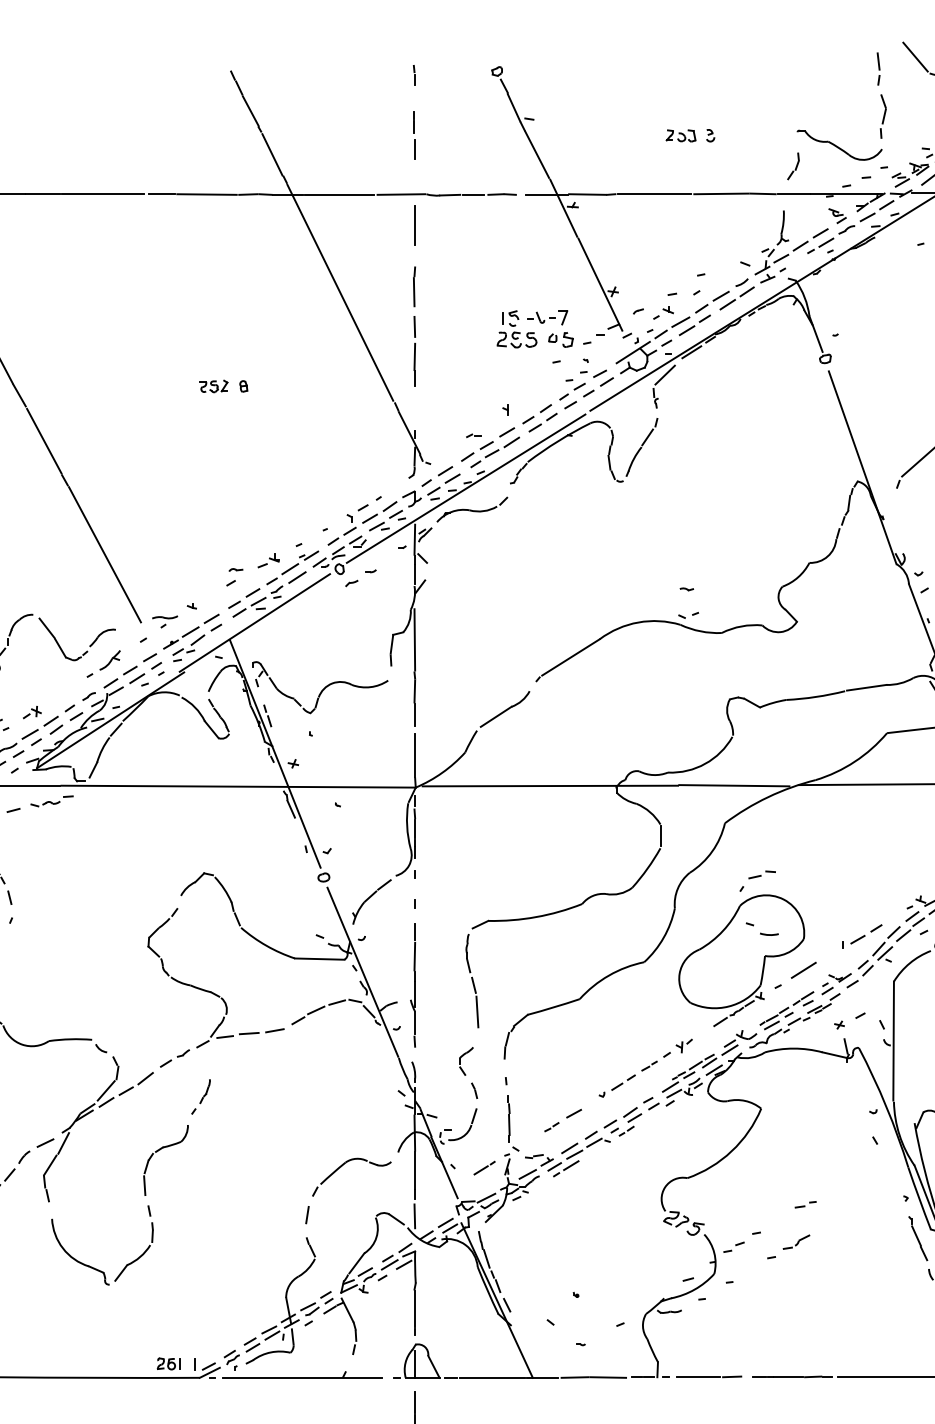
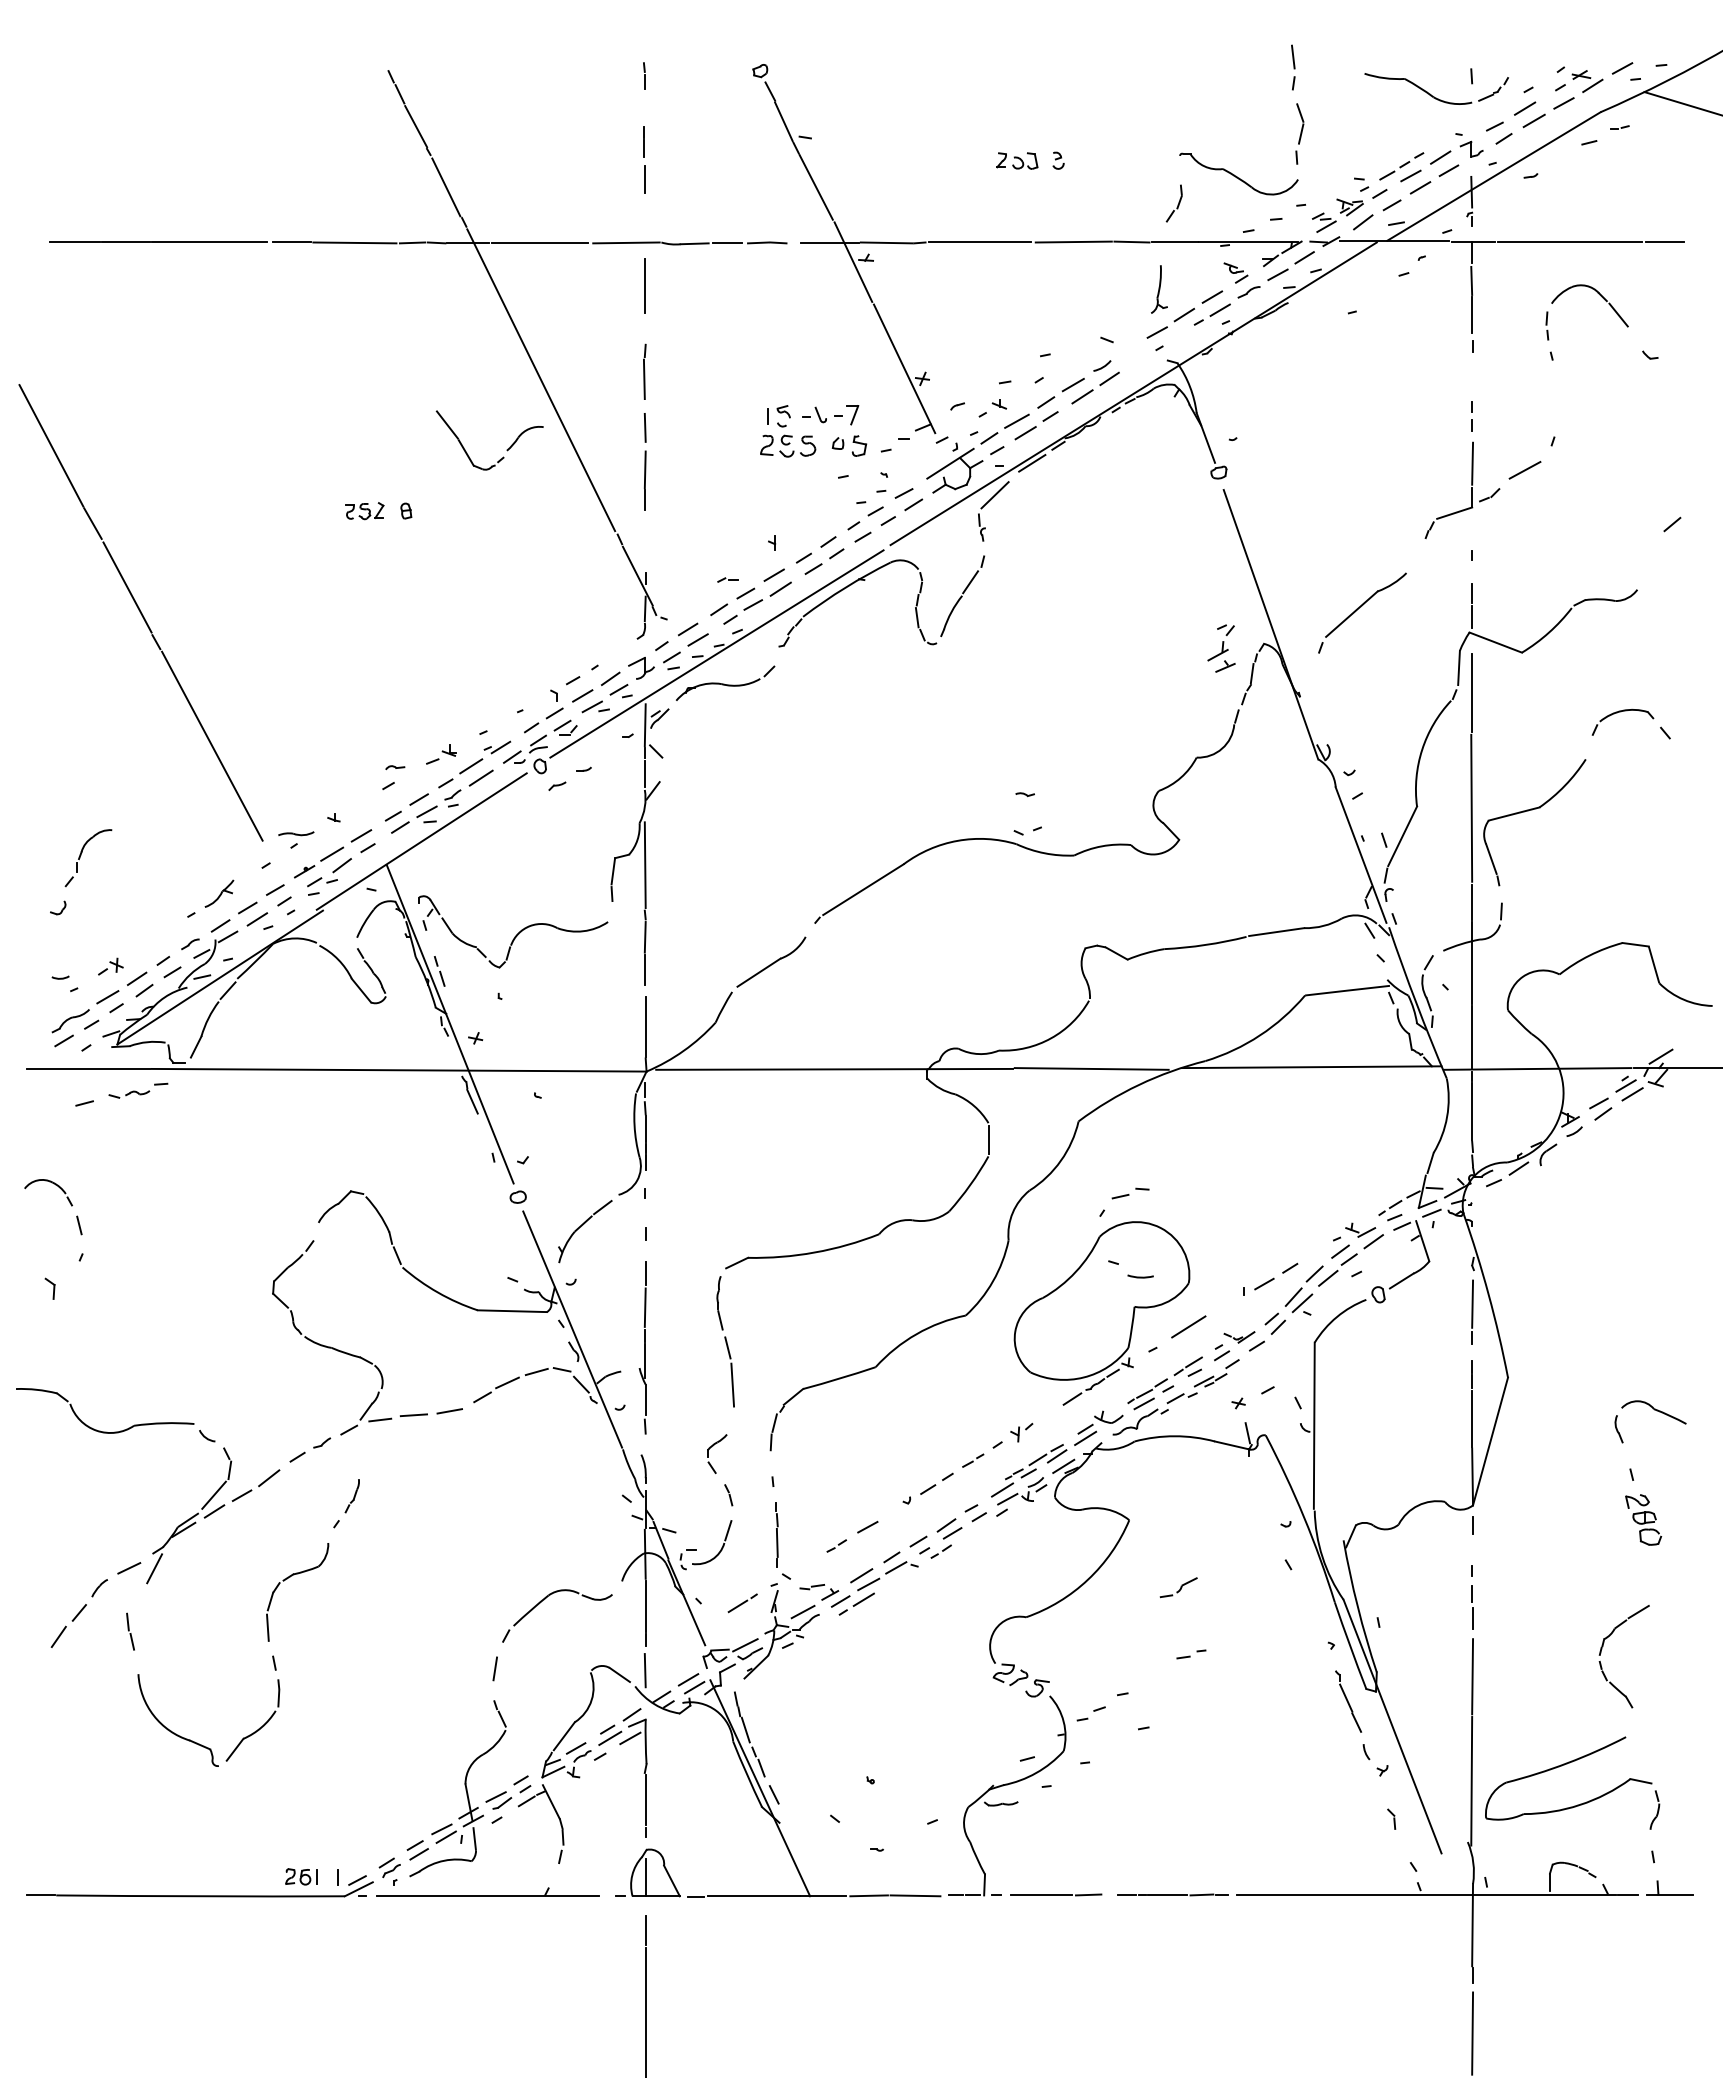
line: (915, 56) -> (1344, 50), removed
part: (764, 265) -> (1221, 648), moved
part: (89, 645) -> (506, 449), moved
line: (49, 1164) -> (135, 1598), removed
part: (796, 1242) -> (1178, 1587), moved

